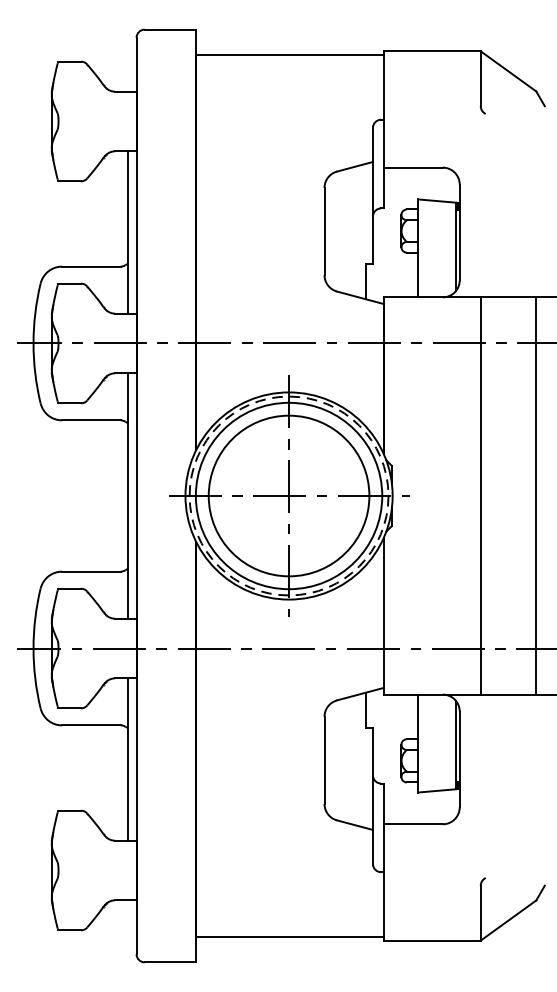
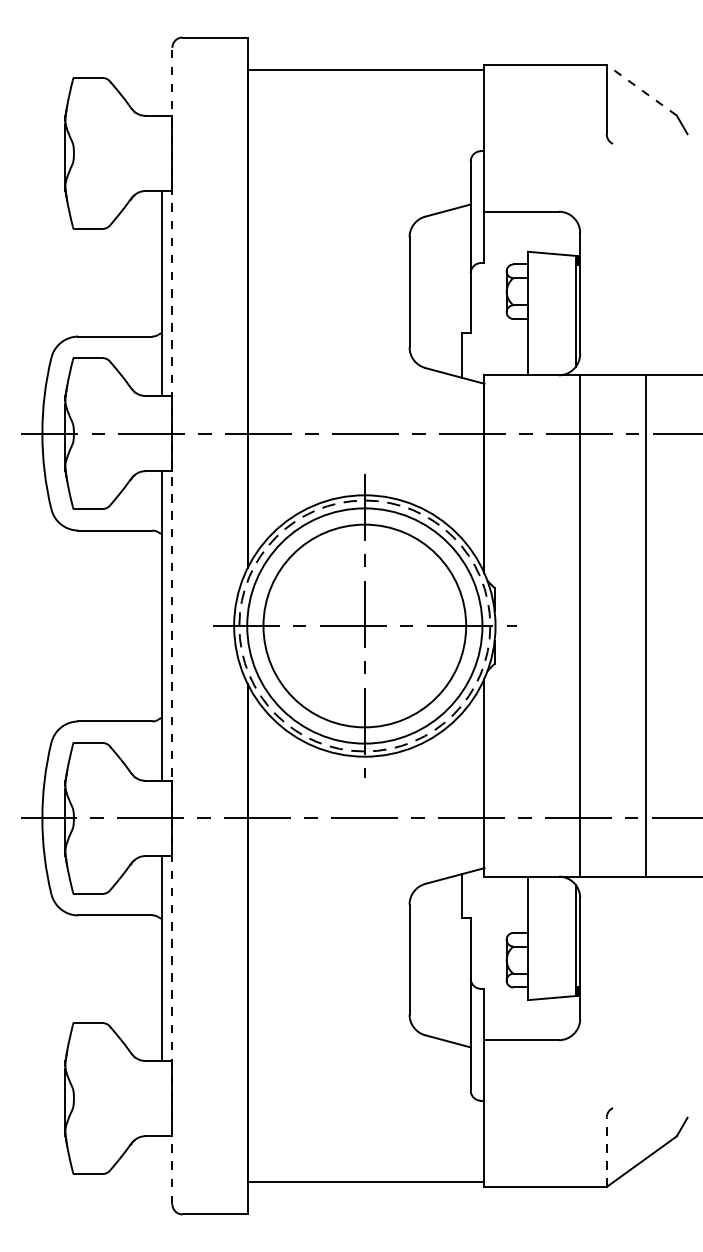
line: (508, 70) -> (641, 89), solid -> dashed
line: (136, 495) -> (172, 625), solid -> dashed
line: (480, 495) -> (579, 625), moved
line: (536, 495) -> (645, 625), moved
line: (480, 913) -> (606, 1152), solid -> dashed

